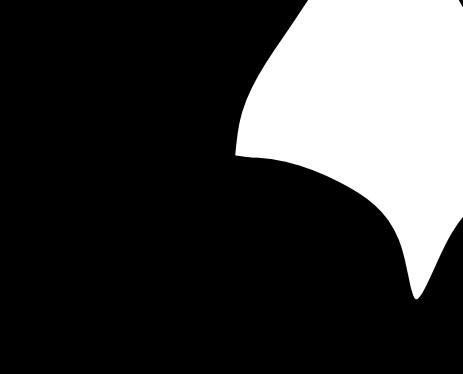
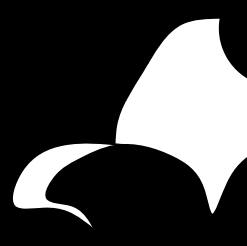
fill: (140, 233) -> (67, 186), removed

